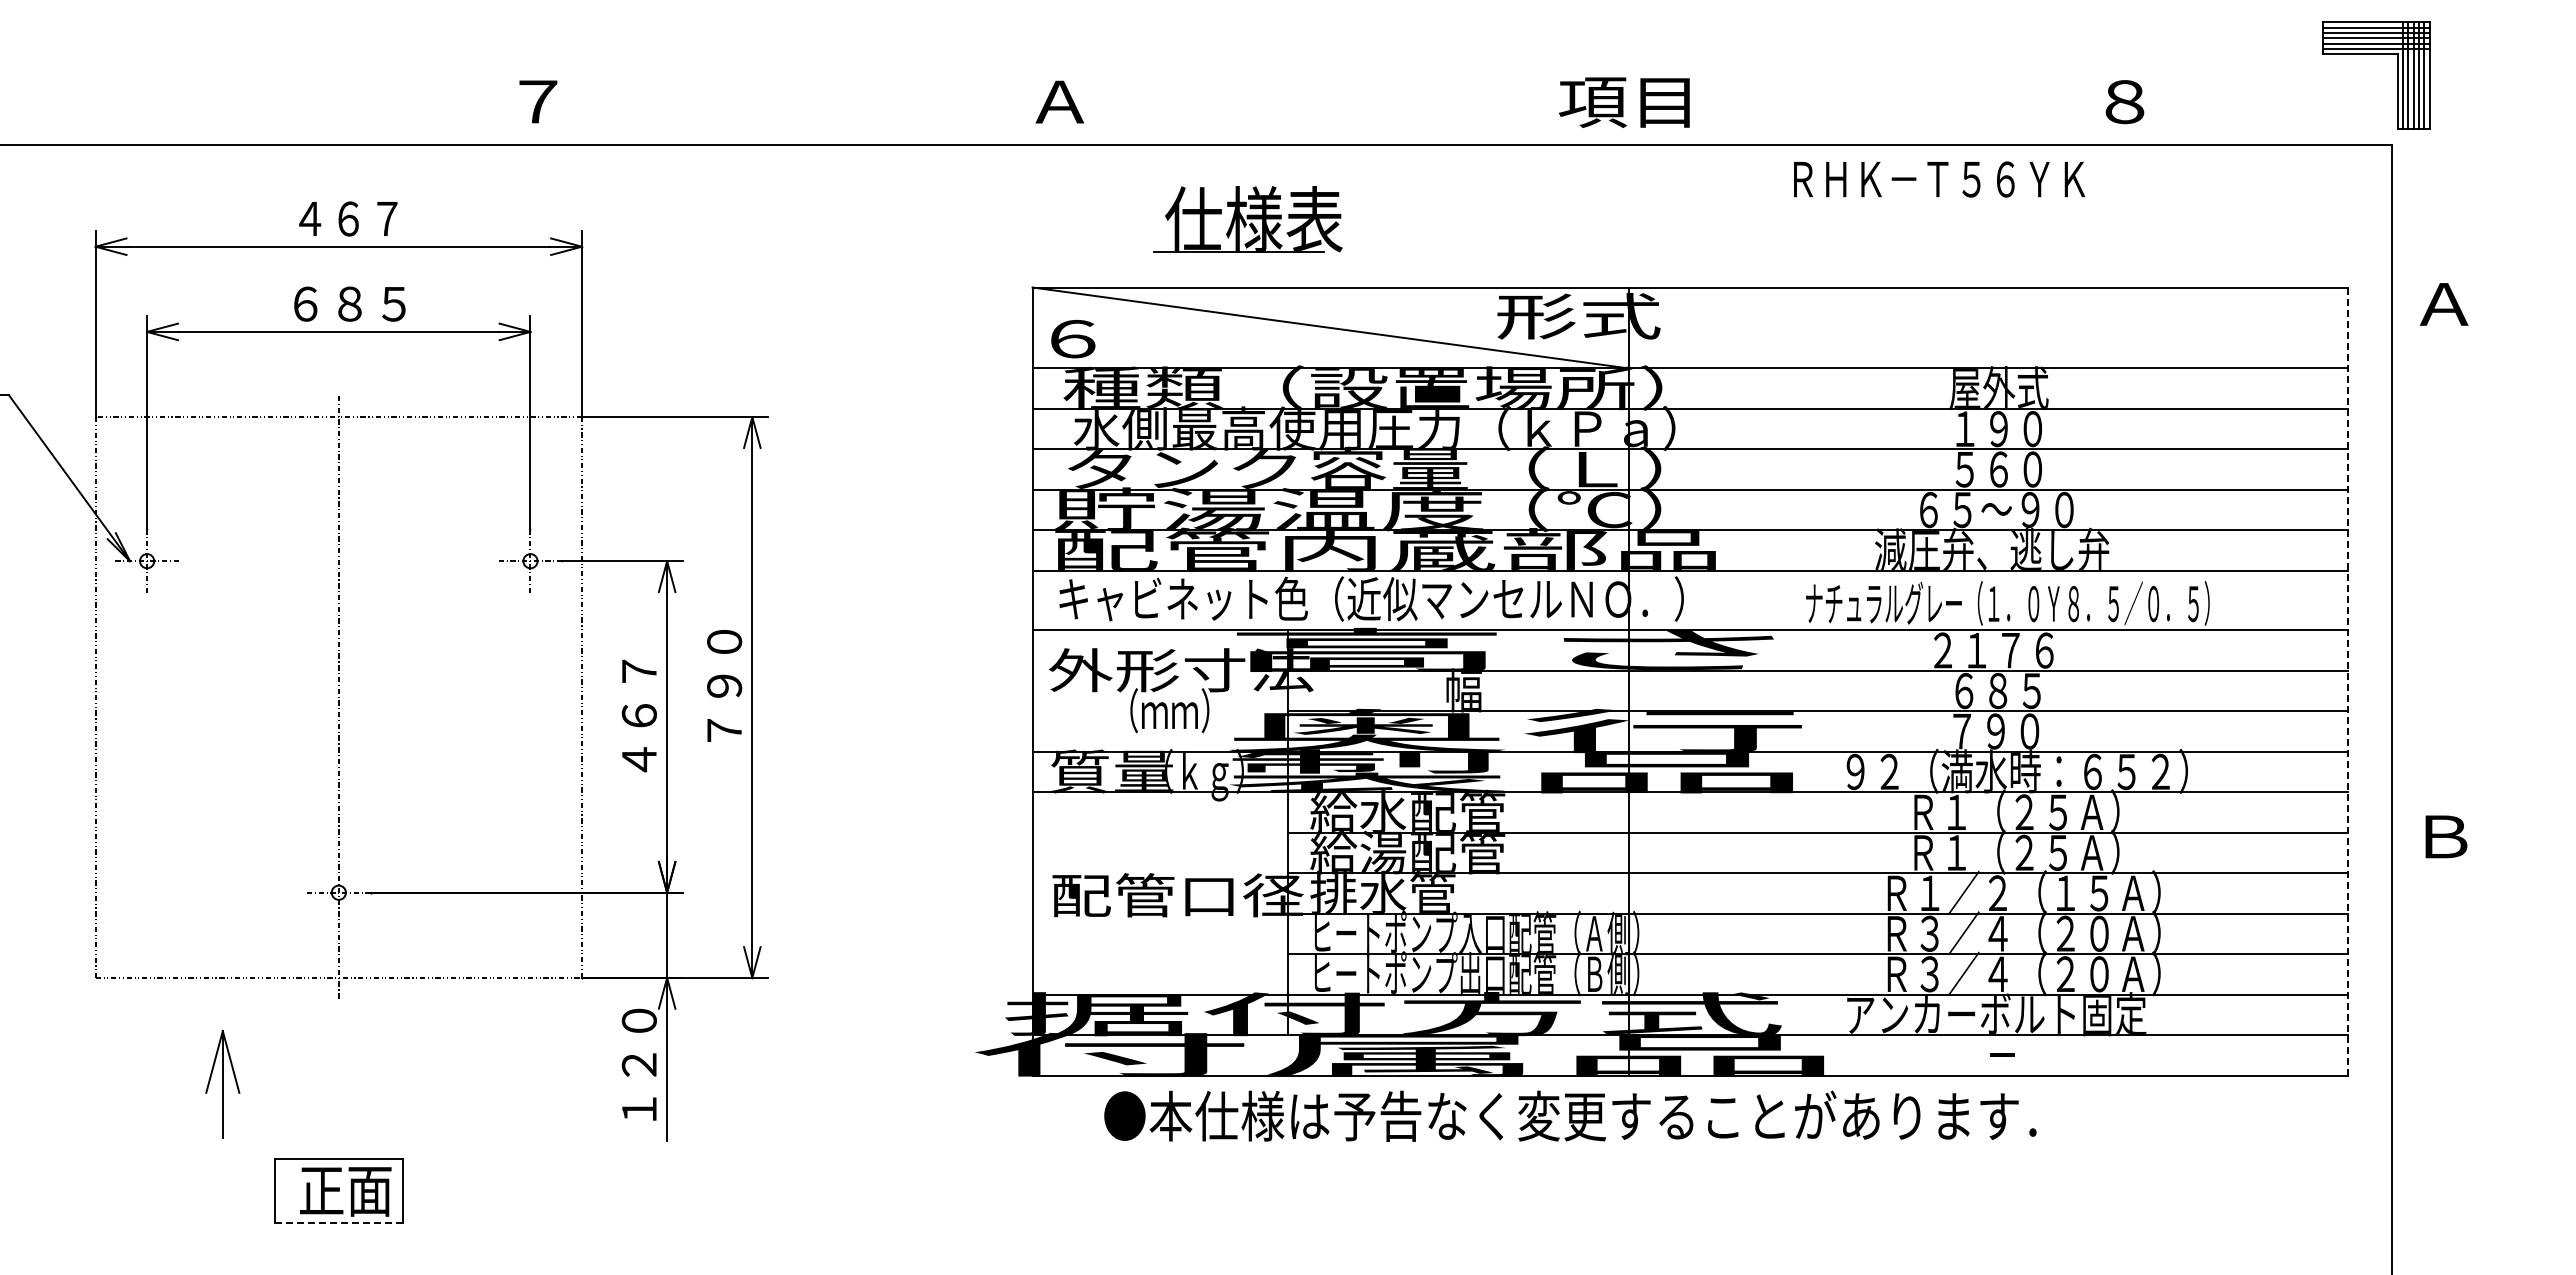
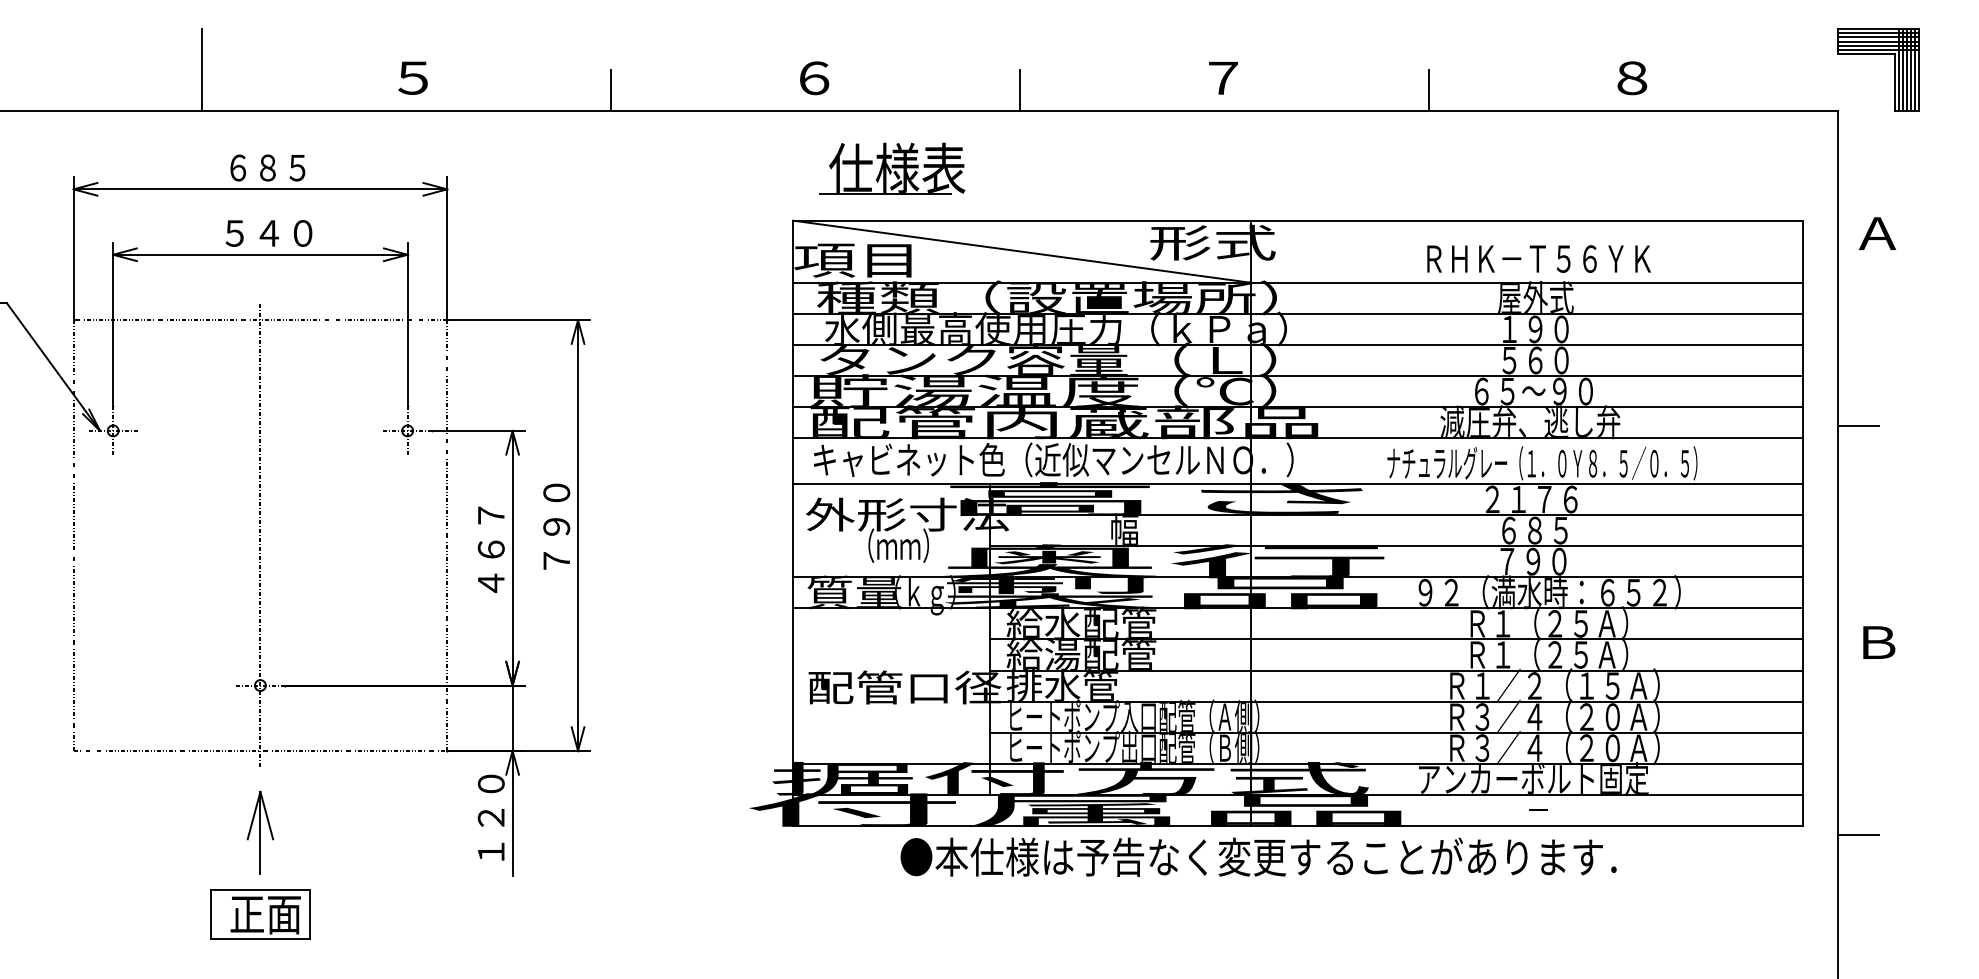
part: (2376, 54) -> (1878, 53), moved
line: (262, 91) -> (201, 70), added
text: (537, 101) -> (413, 77), ７ -> ５
text: (1059, 102) -> (813, 78), Ａ -> ６
text: (1624, 102) -> (1247, 78), 項目 -> ７
line: (794, 117) -> (610, 90), added
line: (1327, 117) -> (1019, 90), added
line: (1859, 117) -> (1428, 90), added
text: (1939, 179) -> (1539, 259), moved
text: (348, 218) -> (267, 167), ４６７ -> ６８５
part: (1247, 219) -> (892, 168), moved
text: (349, 303) -> (268, 232), ６８５ -> ５４０
text: (1110, 339) -> (853, 260), ６ -> 項目
line: (2418, 554) -> (1857, 425), added
line: (2347, 681) -> (1803, 523), dashed -> solid
part: (222, 1084) -> (260, 832), moved
line: (2418, 1087) -> (1857, 835), added
text: (1570, 1115) -> (1258, 856), moved
line: (338, 1222) -> (260, 938), dashed -> solid

